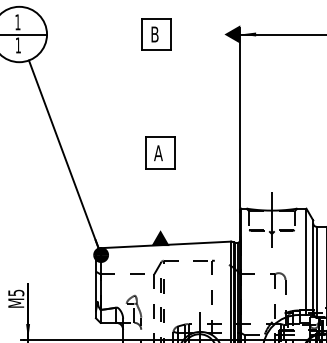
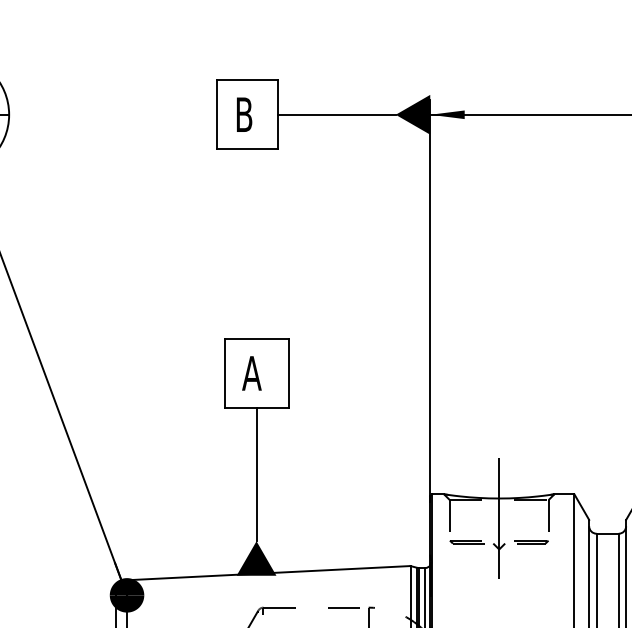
line: (197, 34) -> (336, 114), added
line: (160, 199) -> (256, 474), added

